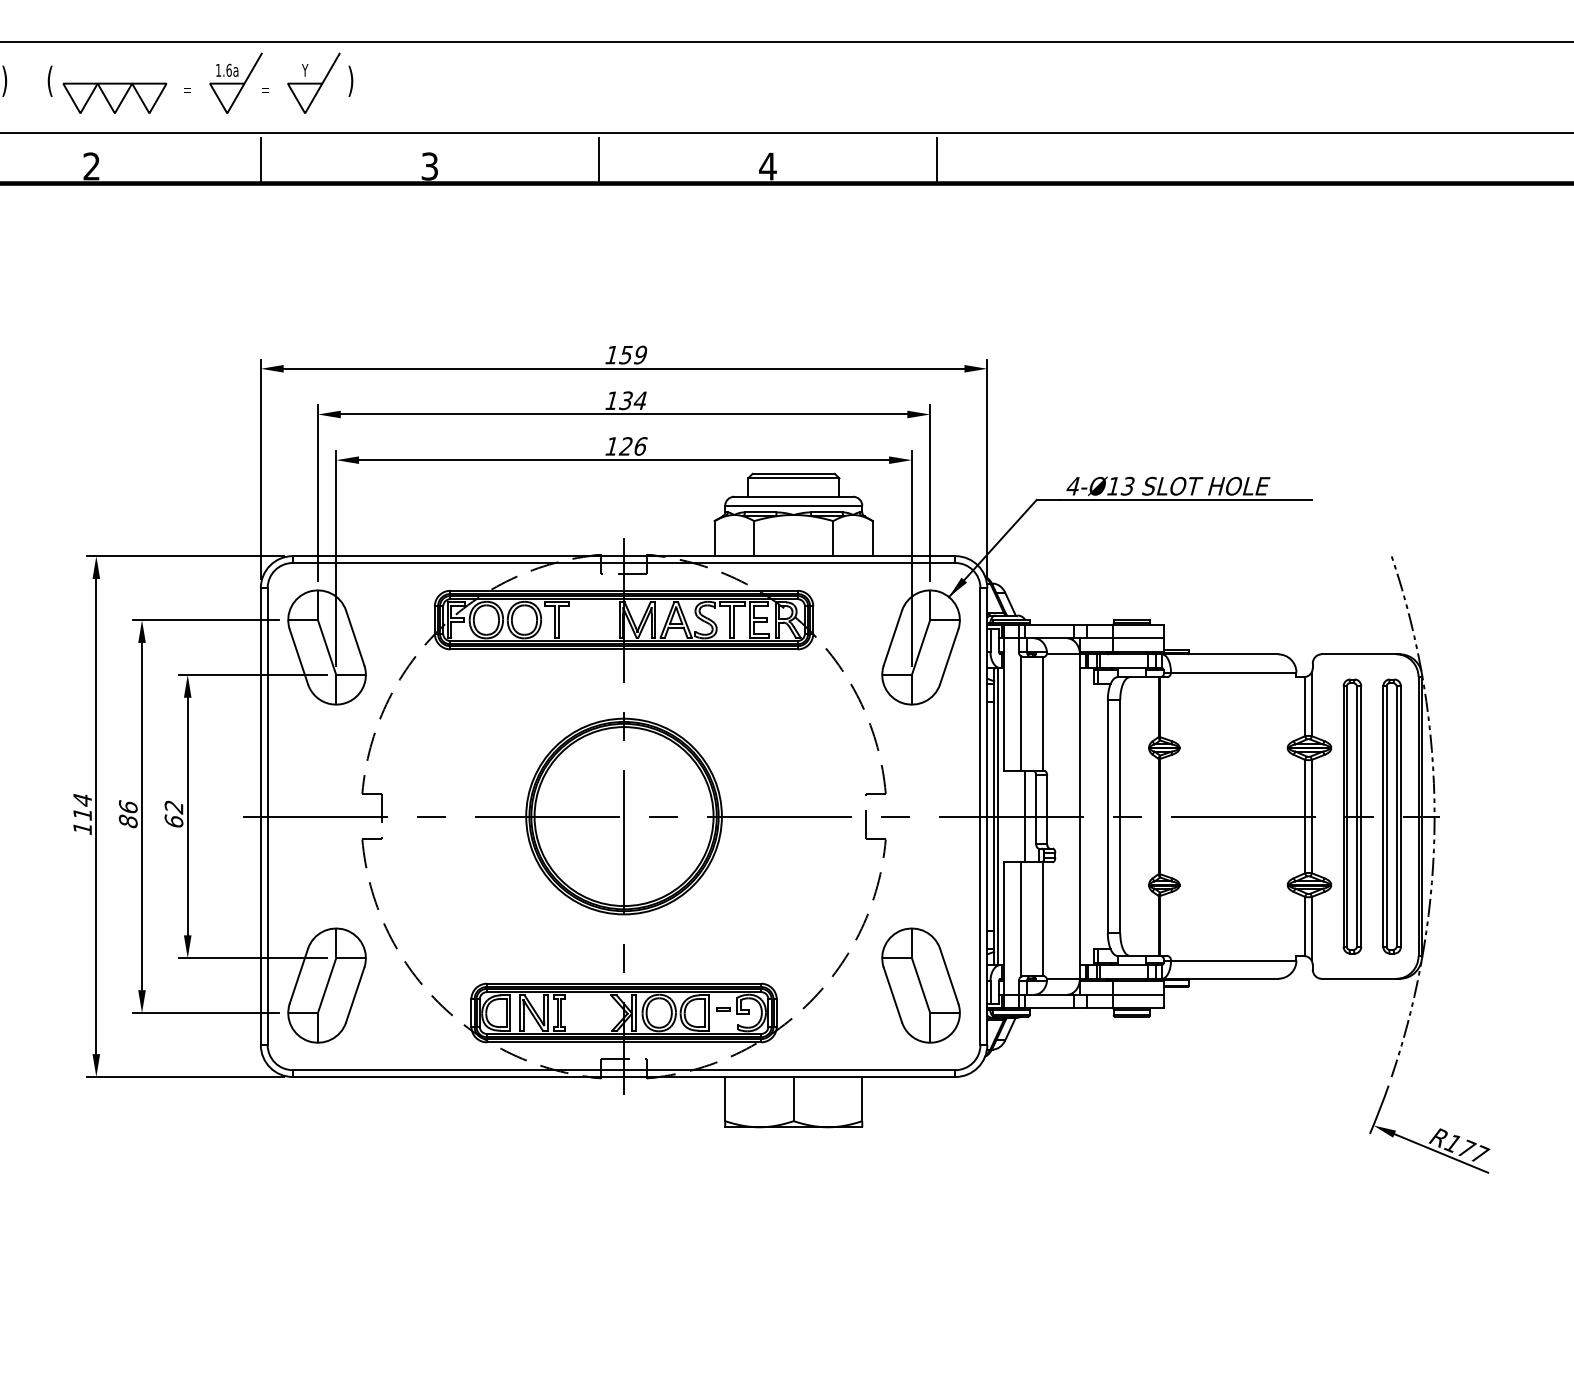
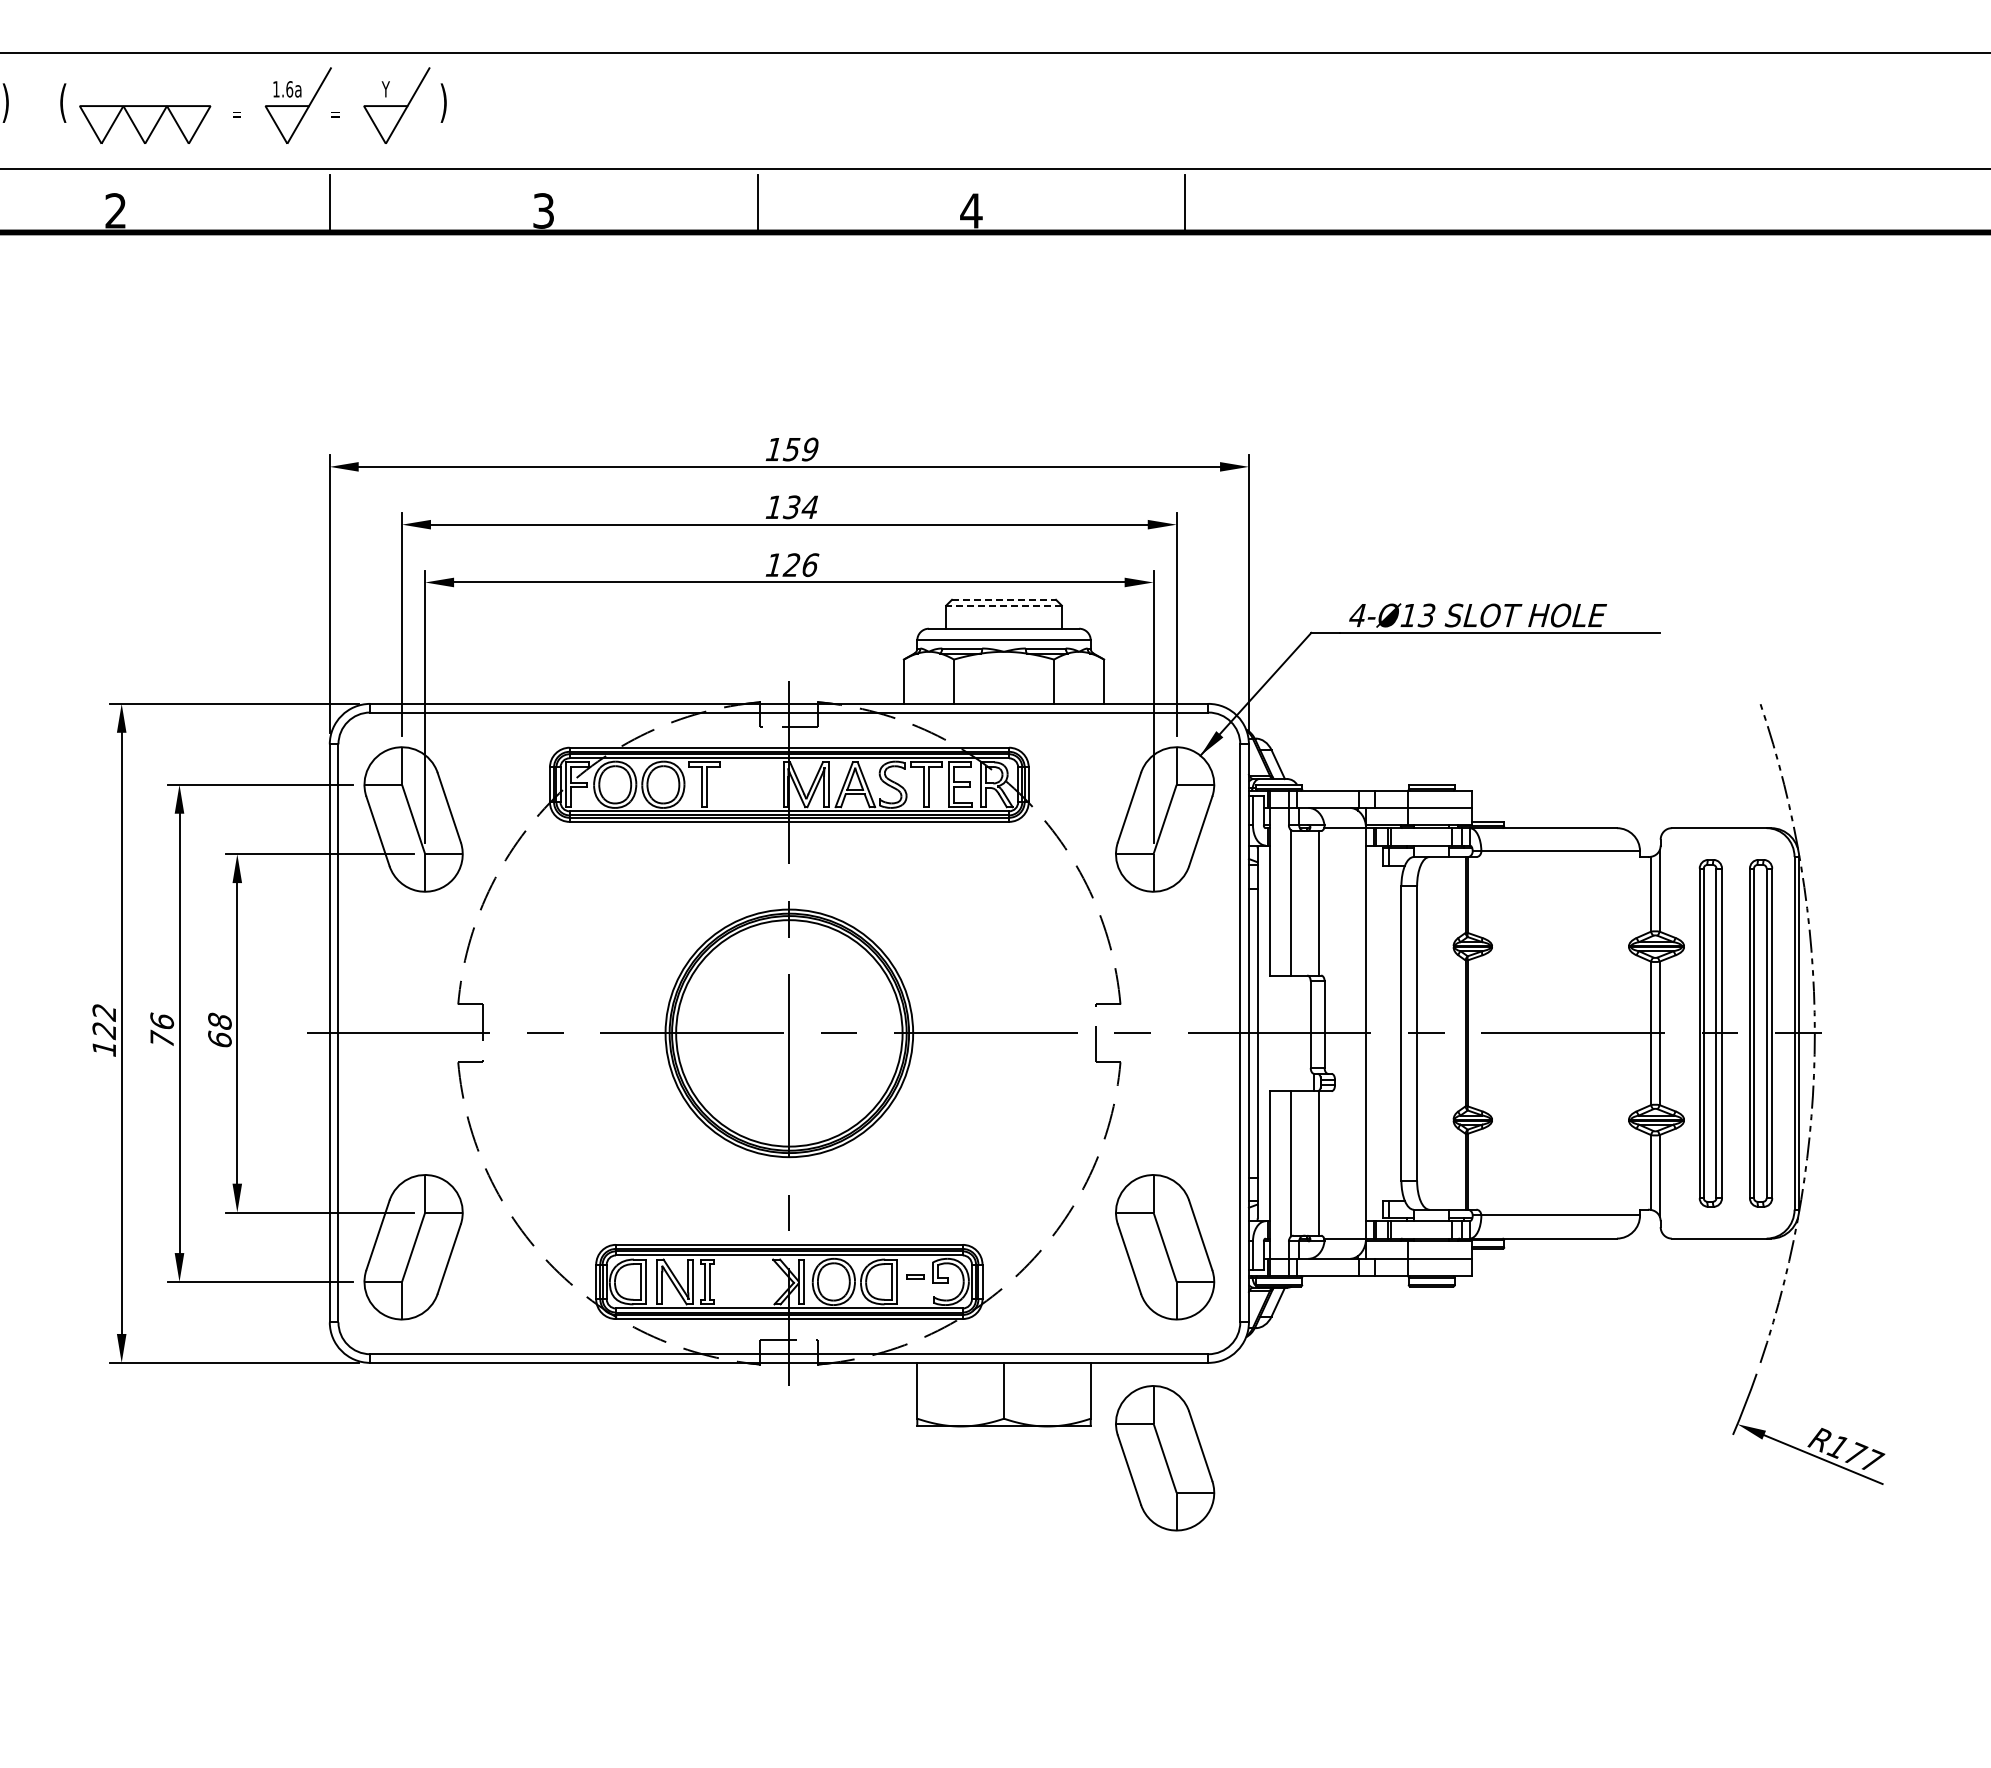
line: (794, 473) -> (1004, 599), solid -> dashed
line: (794, 478) -> (1004, 605), solid -> dashed
text: (81, 807) -> (103, 1022), 114 -> 122
text: (173, 807) -> (219, 1021), 62 -> 68
line: (997, 816) -> (1261, 1033), removed
line: (1024, 816) -> (1296, 1033), removed
text: (128, 820) -> (162, 1038), 86 -> 76
part: (921, 1152) -> (1165, 1458), added

